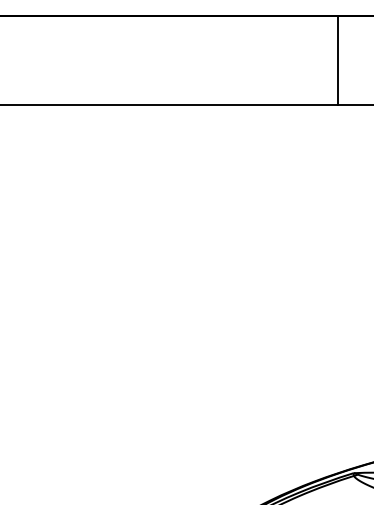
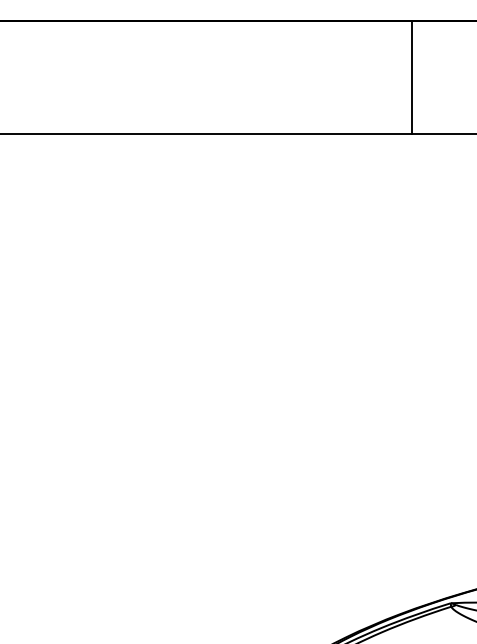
line: (337, 60) -> (411, 77), moved

